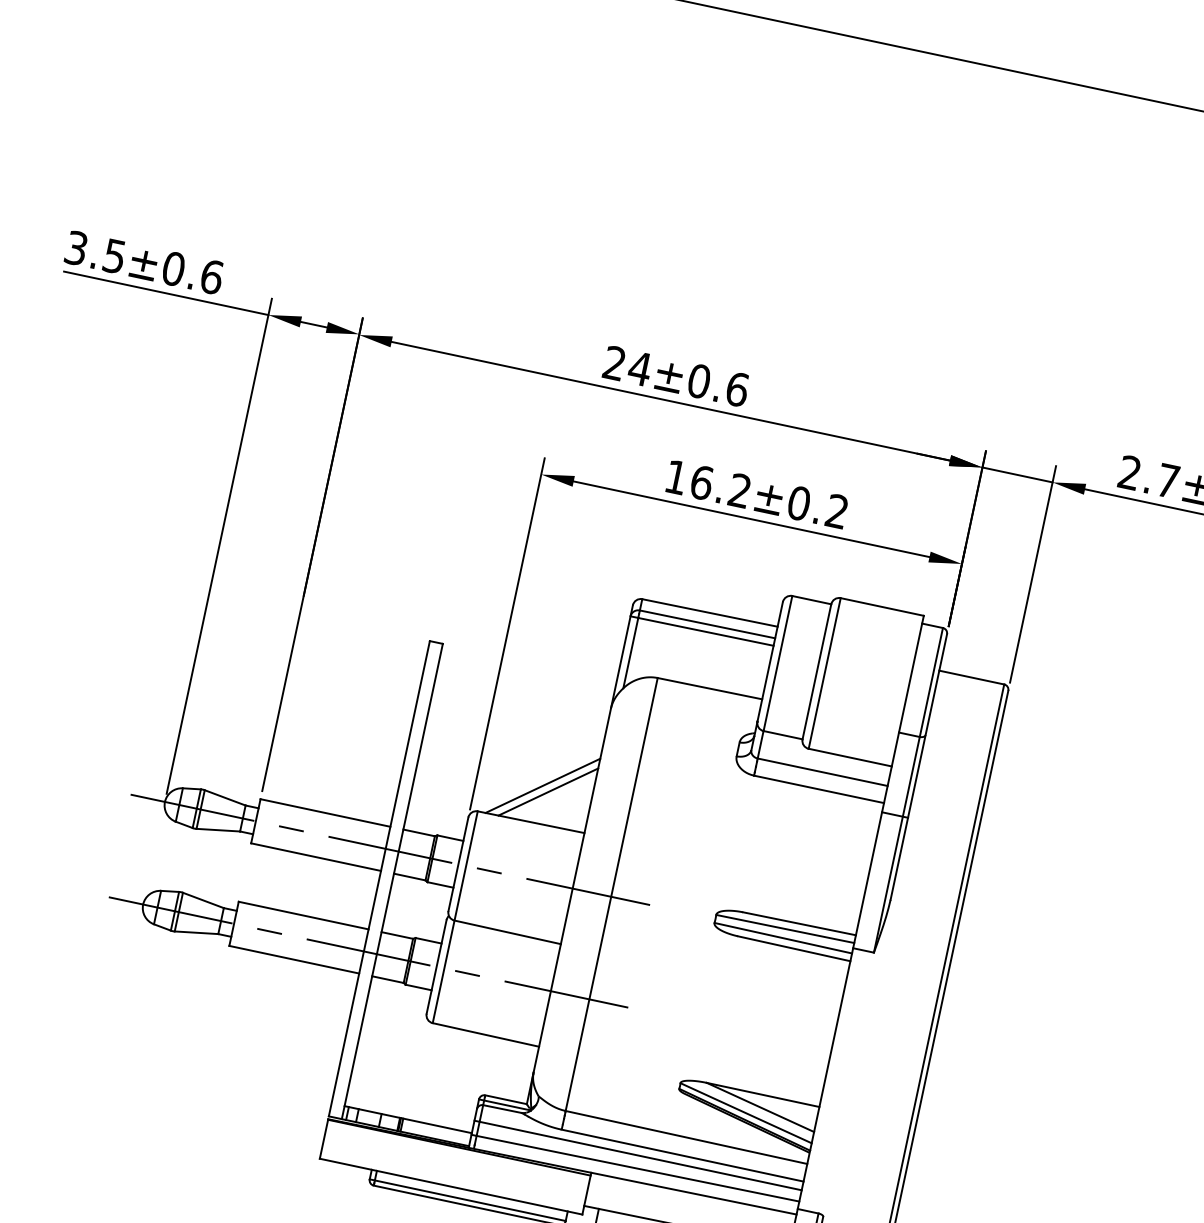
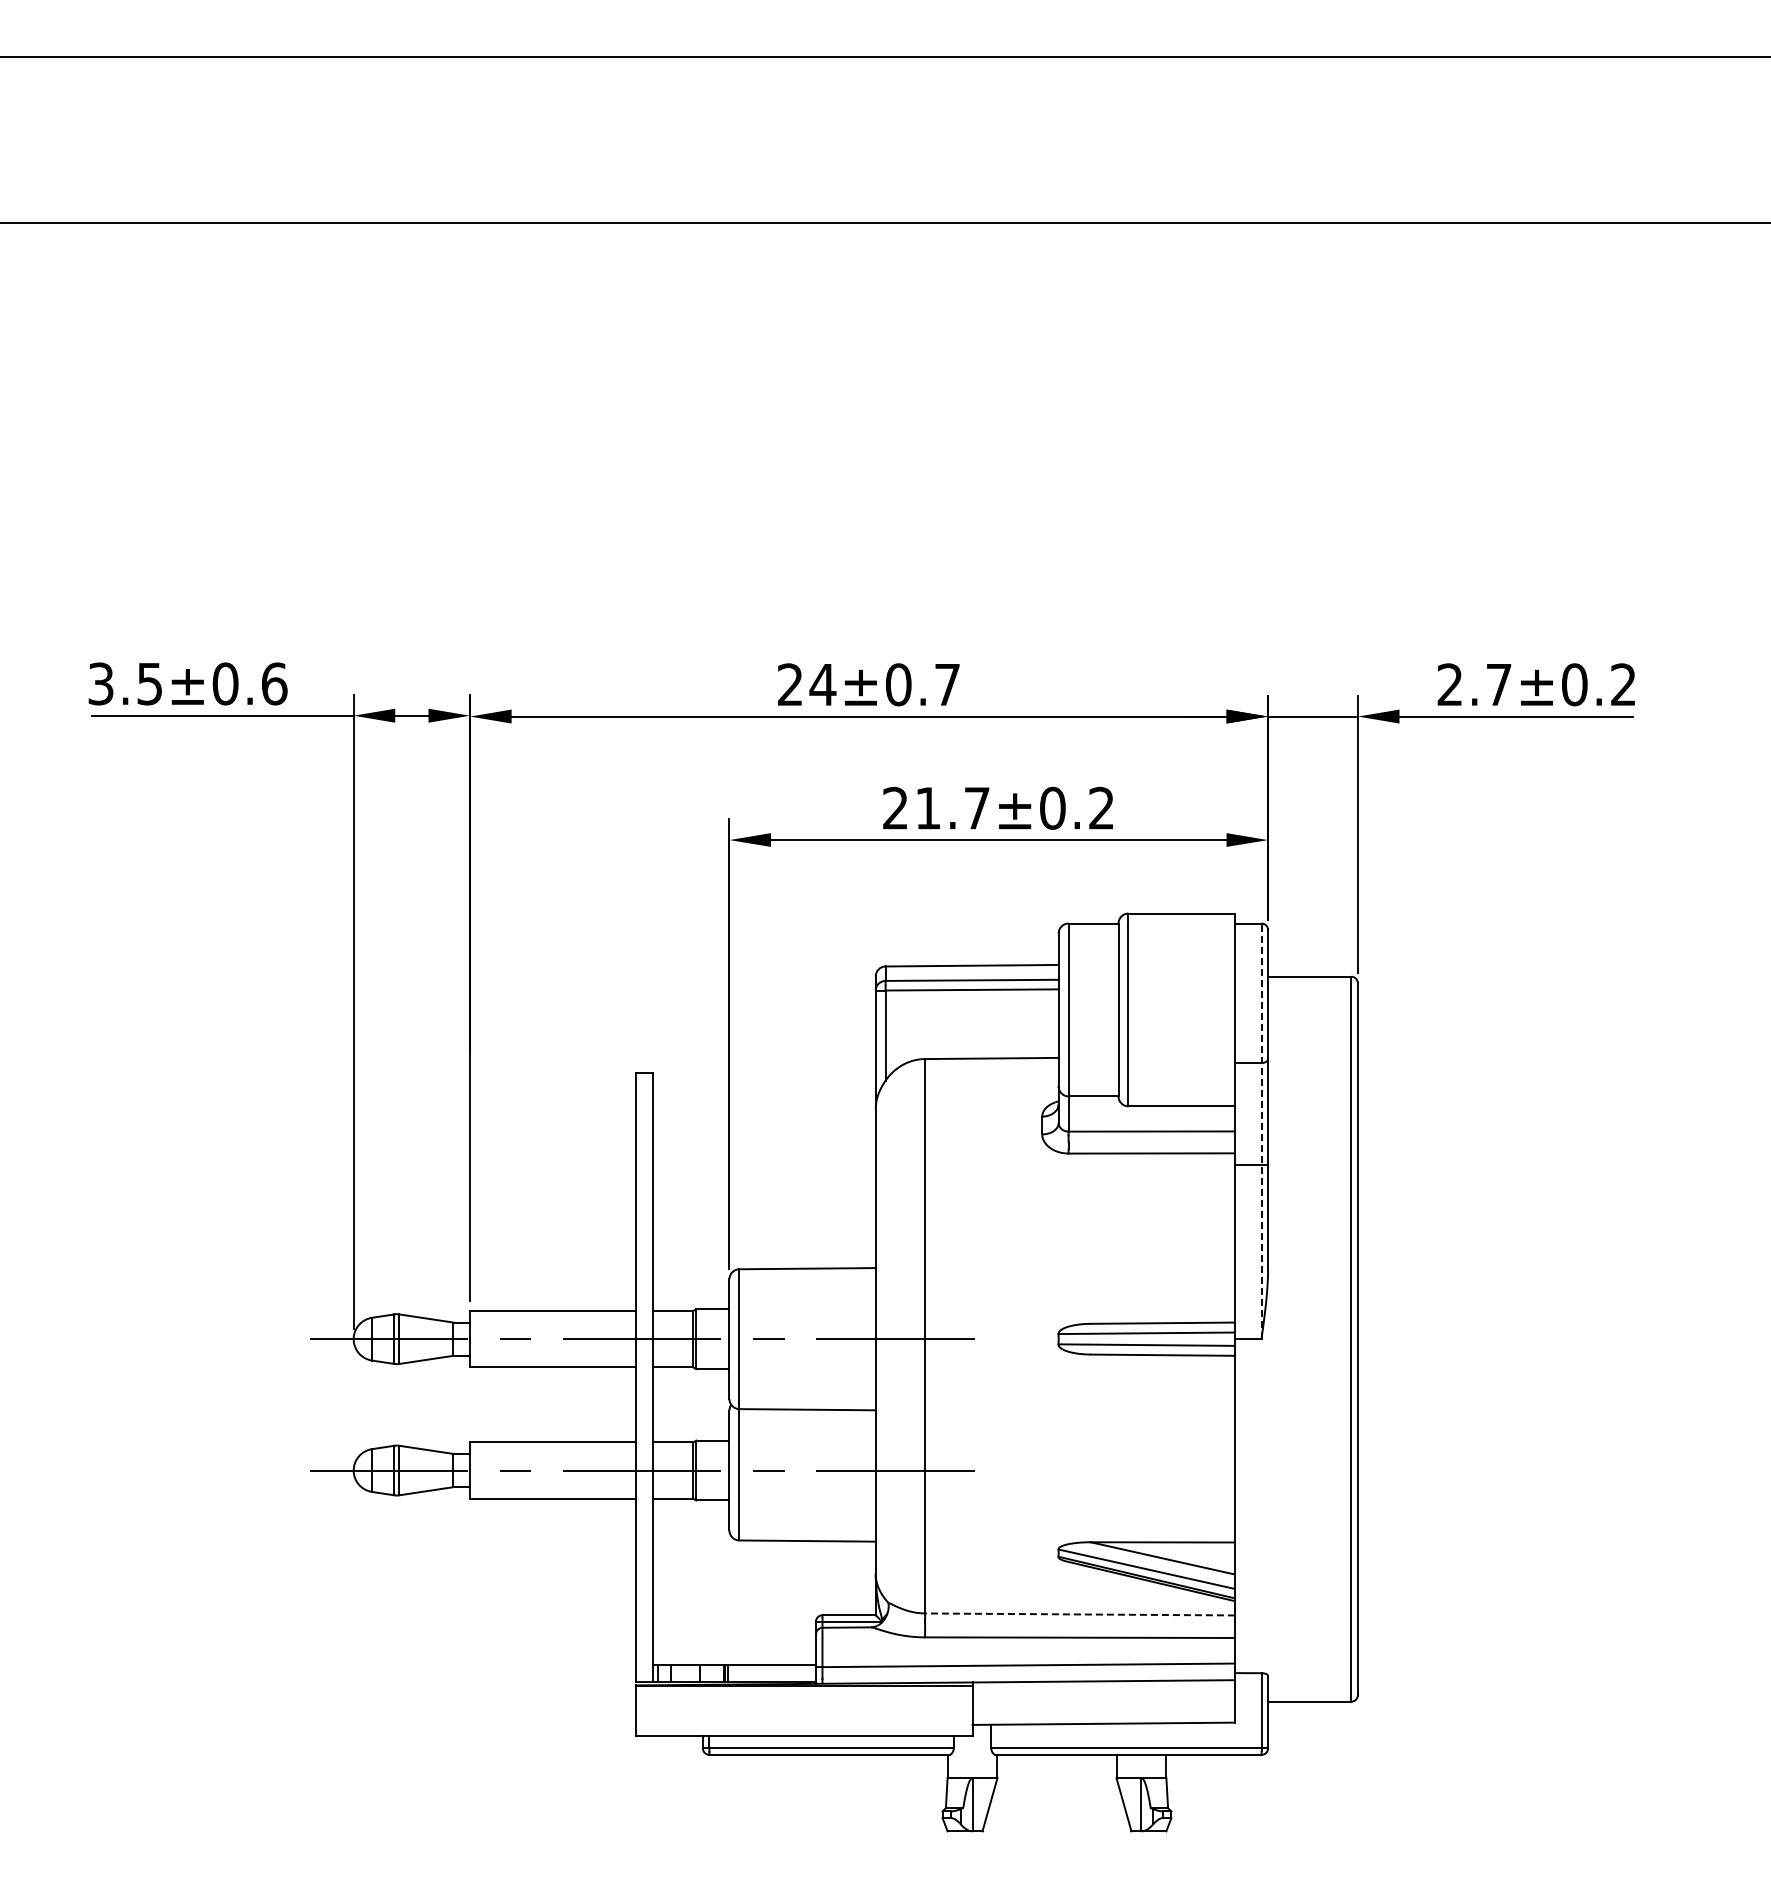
text: (737, 389) -> (947, 684), 24±0.6 -> 24±0.7
text: (708, 483) -> (936, 807), 16.2±0.2 -> 21.7±0.2
line: (543, 785) -> (812, 1220), removed
line: (908, 790) -> (1261, 1131), solid -> dashed
line: (548, 792) -> (820, 1227), removed
line: (686, 1137) -> (1079, 1614), solid -> dashed
line: (637, 1155) -> (1024, 1649), removed

